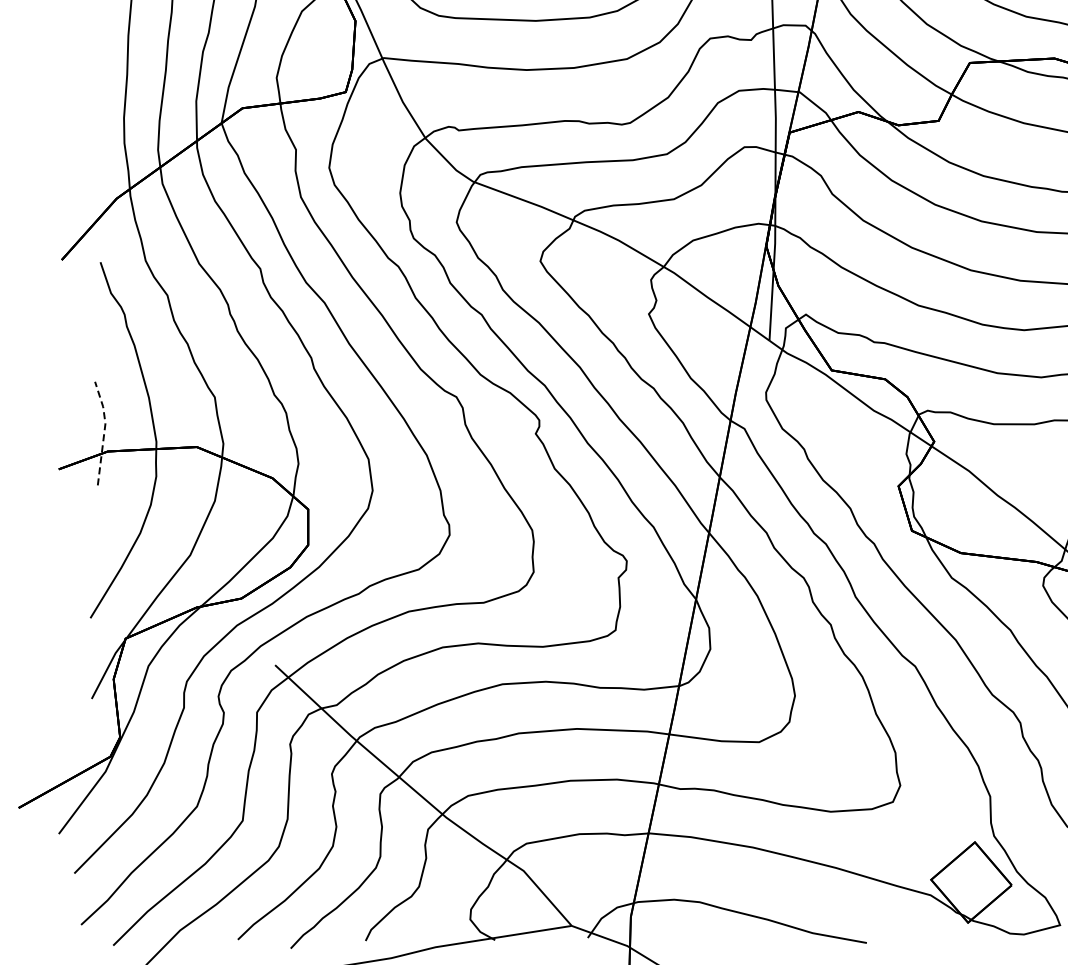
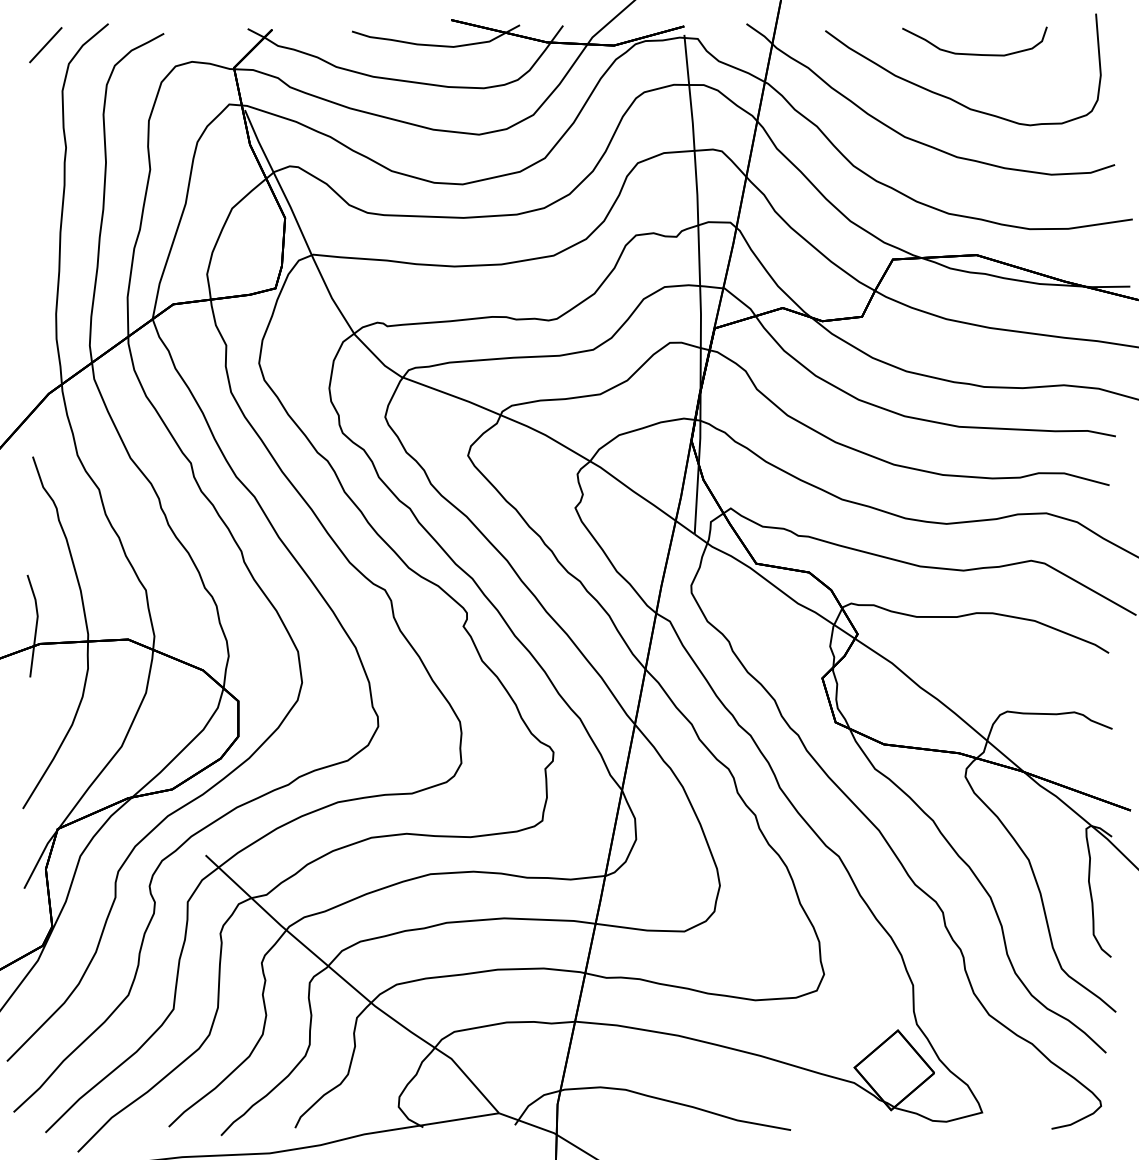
line: (104, 431) -> (36, 624), dashed -> solid

